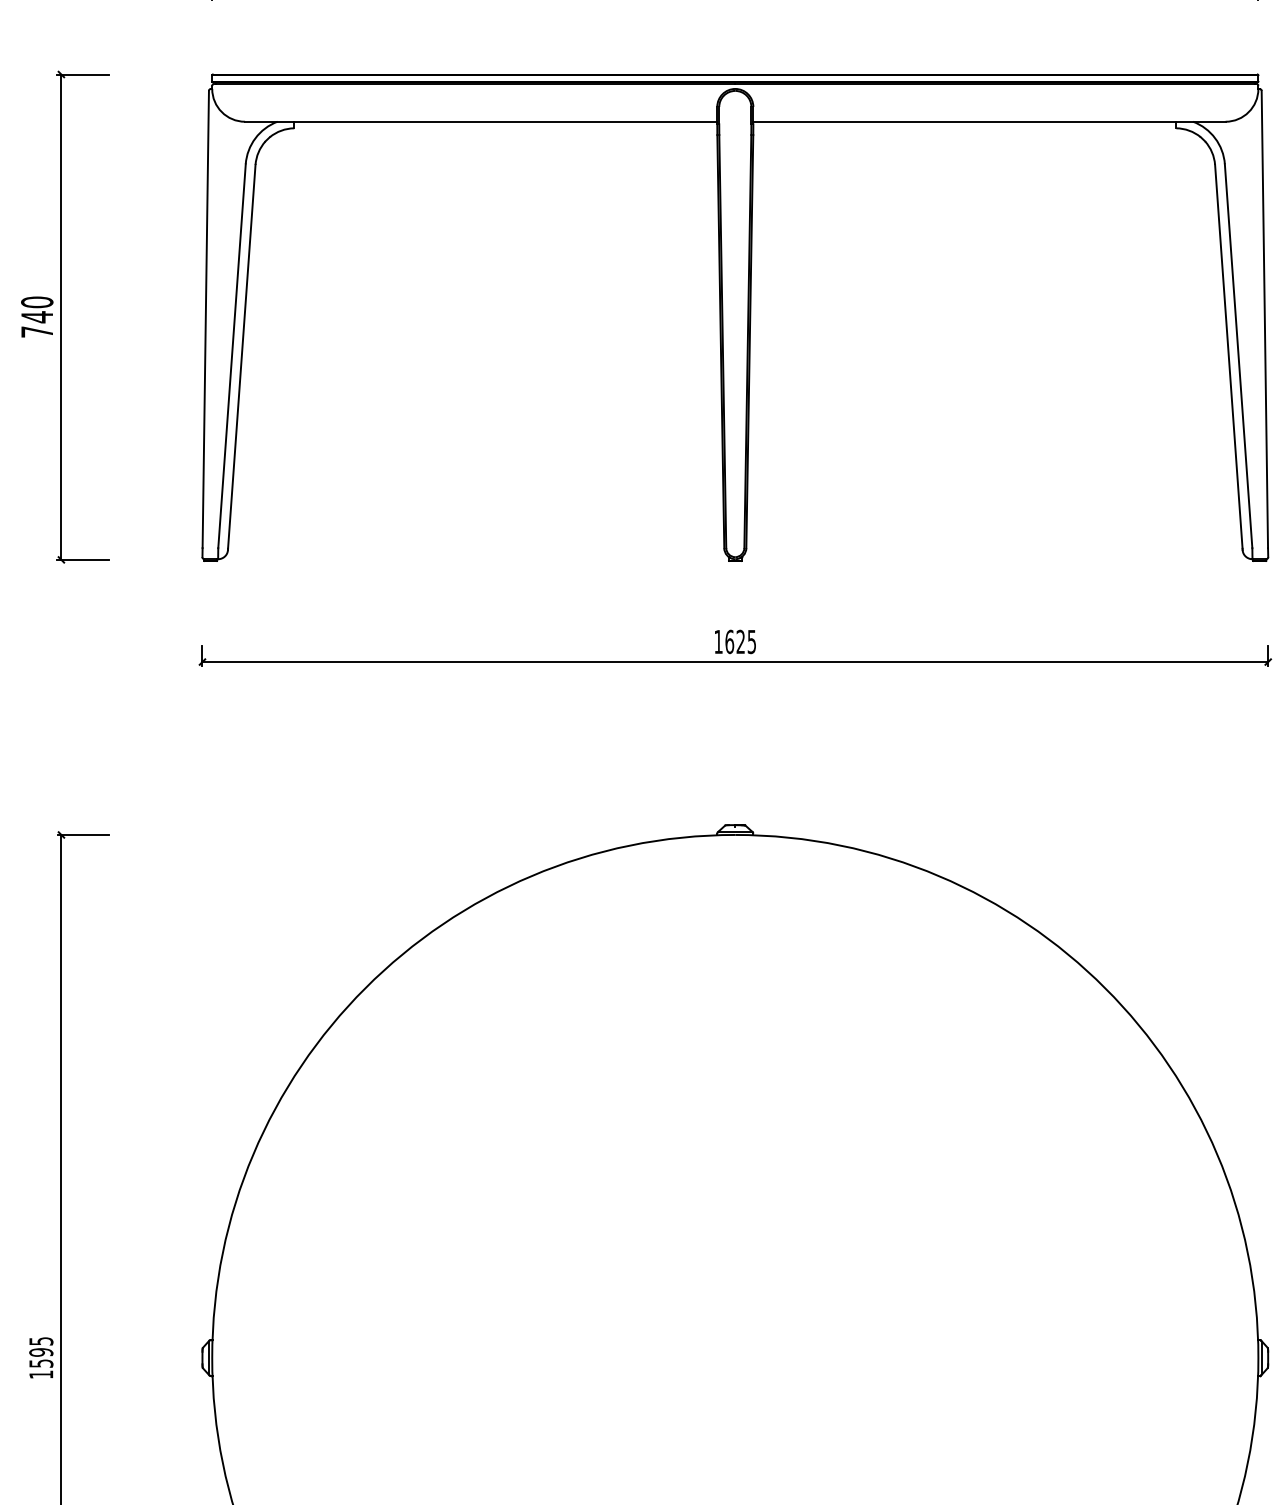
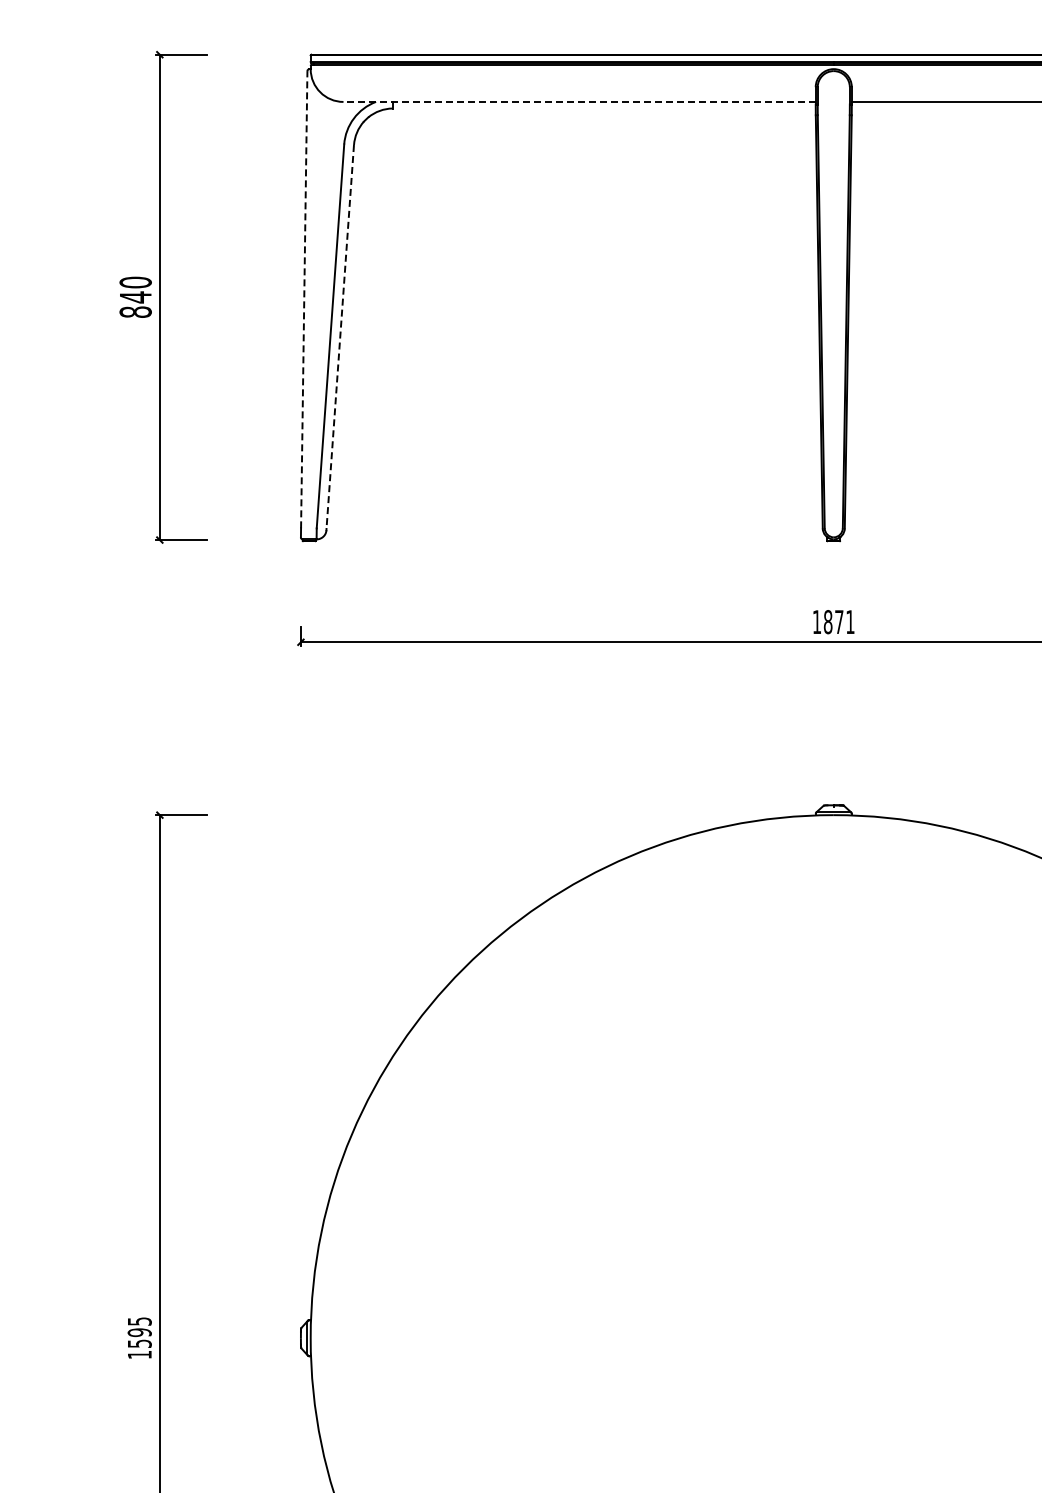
line: (480, 121) -> (578, 101), solid -> dashed
line: (205, 319) -> (303, 299), solid -> dashed
text: (37, 331) -> (135, 311), 740 -> 840
line: (241, 357) -> (339, 337), solid -> dashed
text: (740, 641) -> (838, 621), 1625 -> 1871

